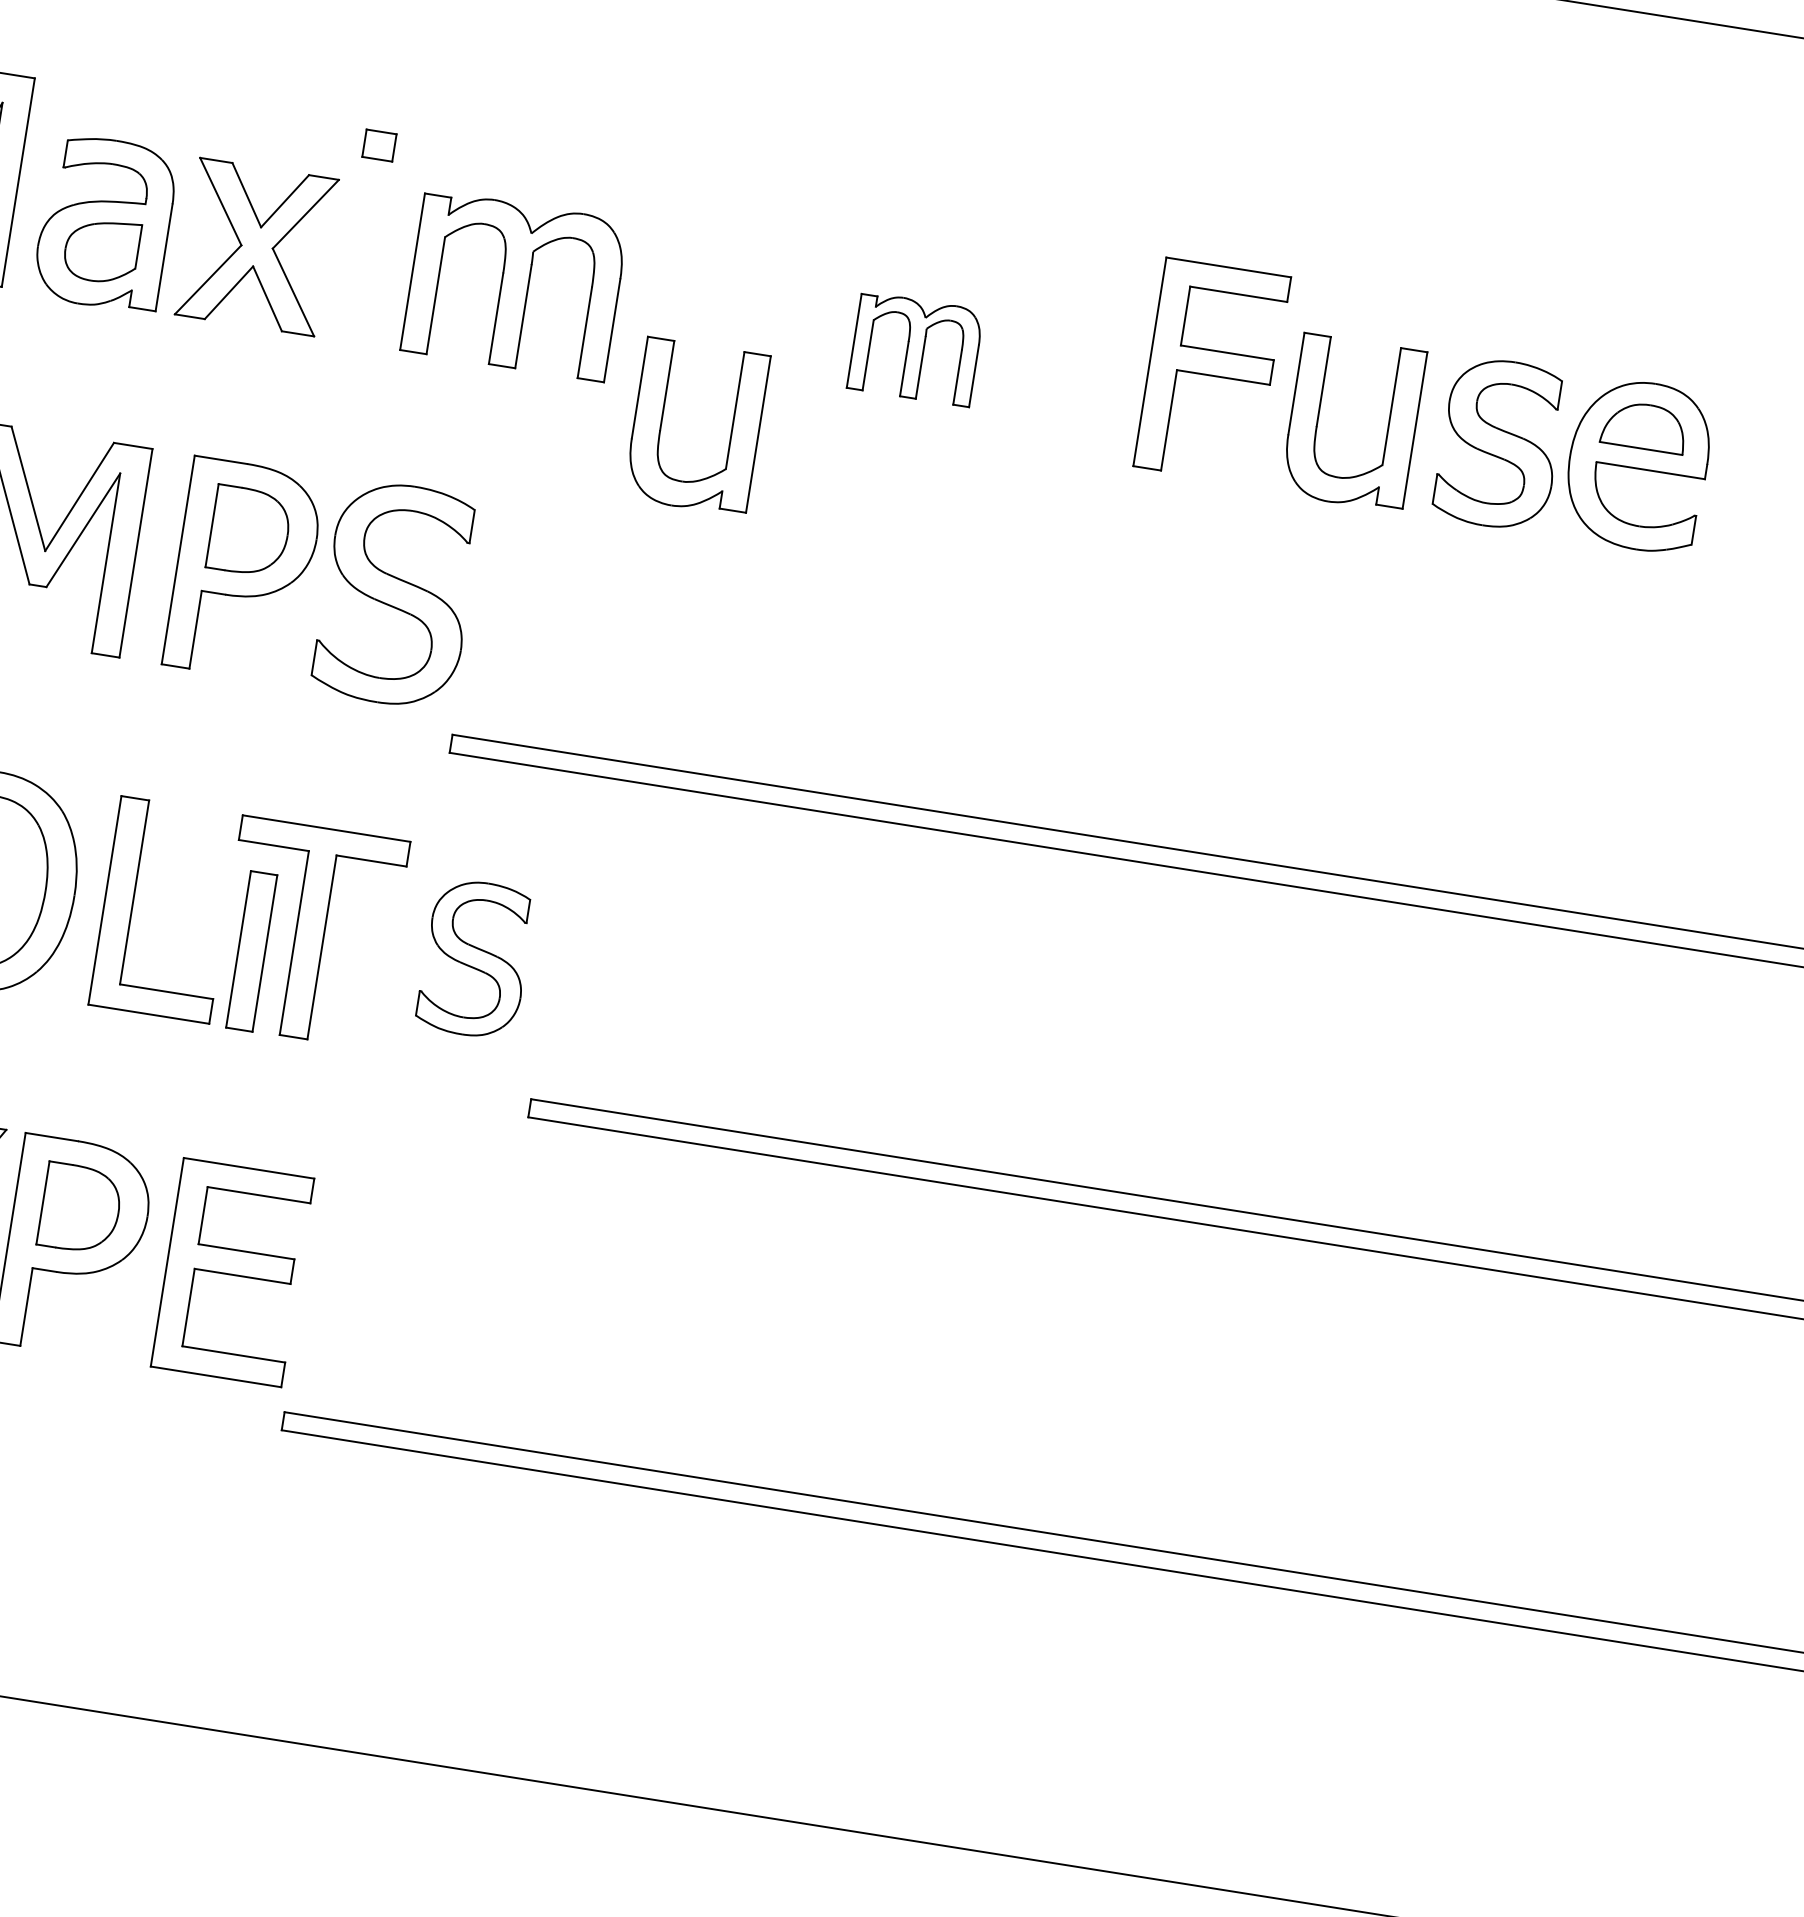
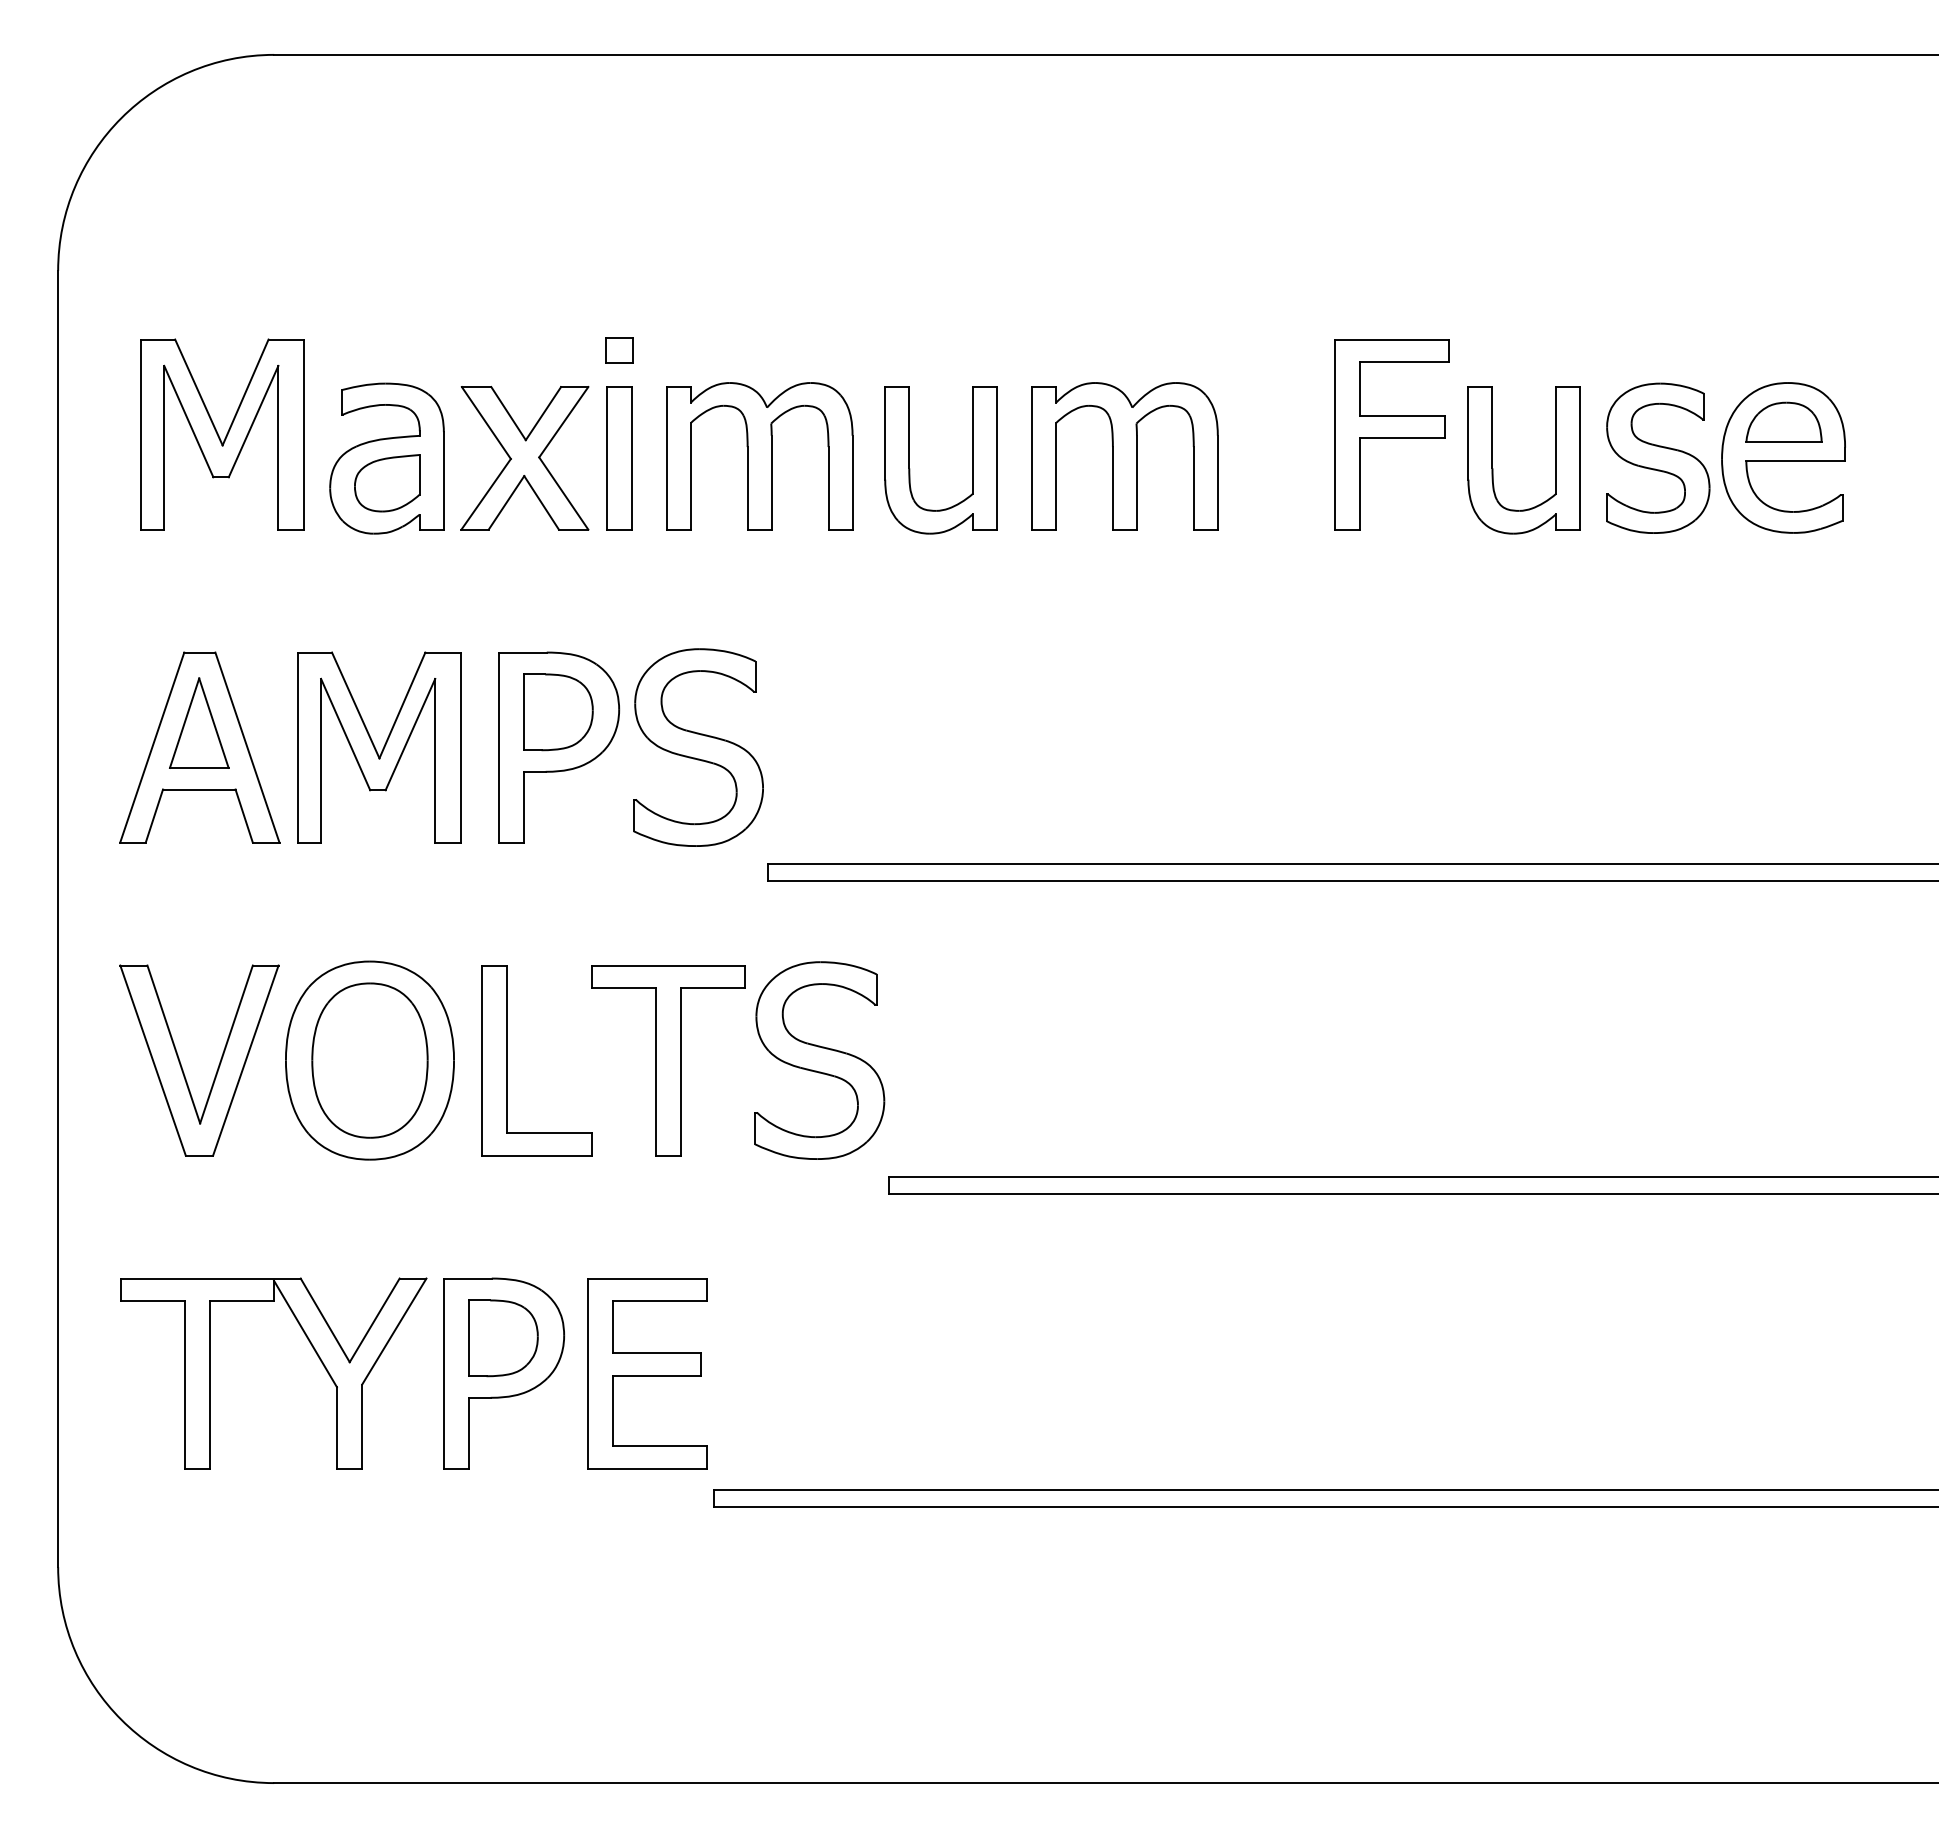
part: (915, 349) -> (1124, 456), size x1.67
part: (661, 421) -> (909, 460), moved
part: (251, 951) -> (619, 458), moved
part: (475, 958) -> (819, 1060), size x1.43

